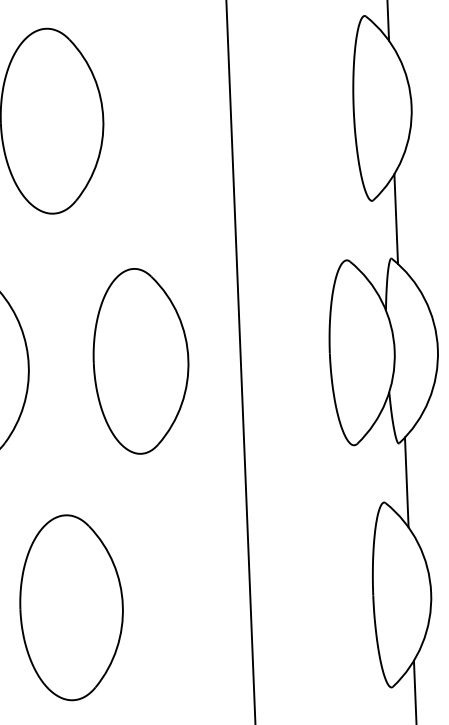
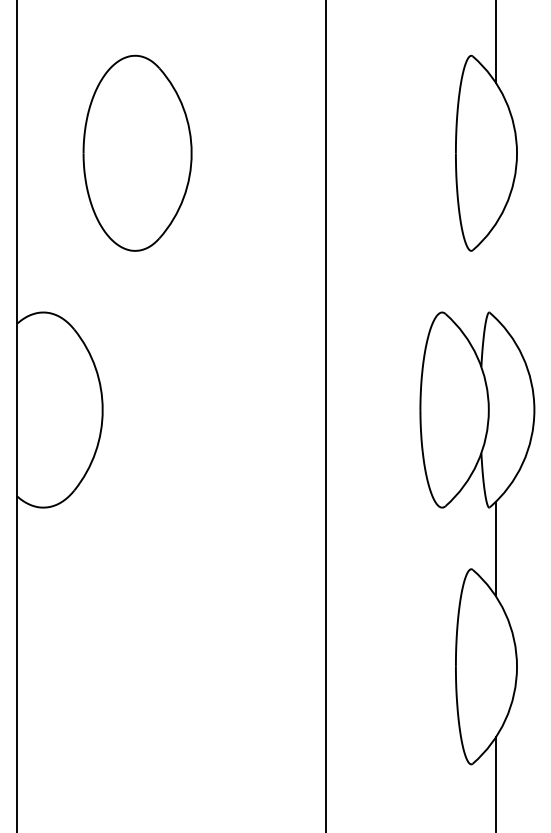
line: (396, 218) -> (496, 270), removed
part: (140, 360) -> (220, 409), removed
part: (71, 607) -> (137, 666), removed

